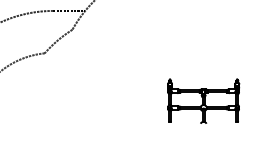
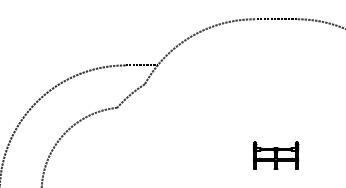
part: (203, 101) -> (275, 155), size x0.62

